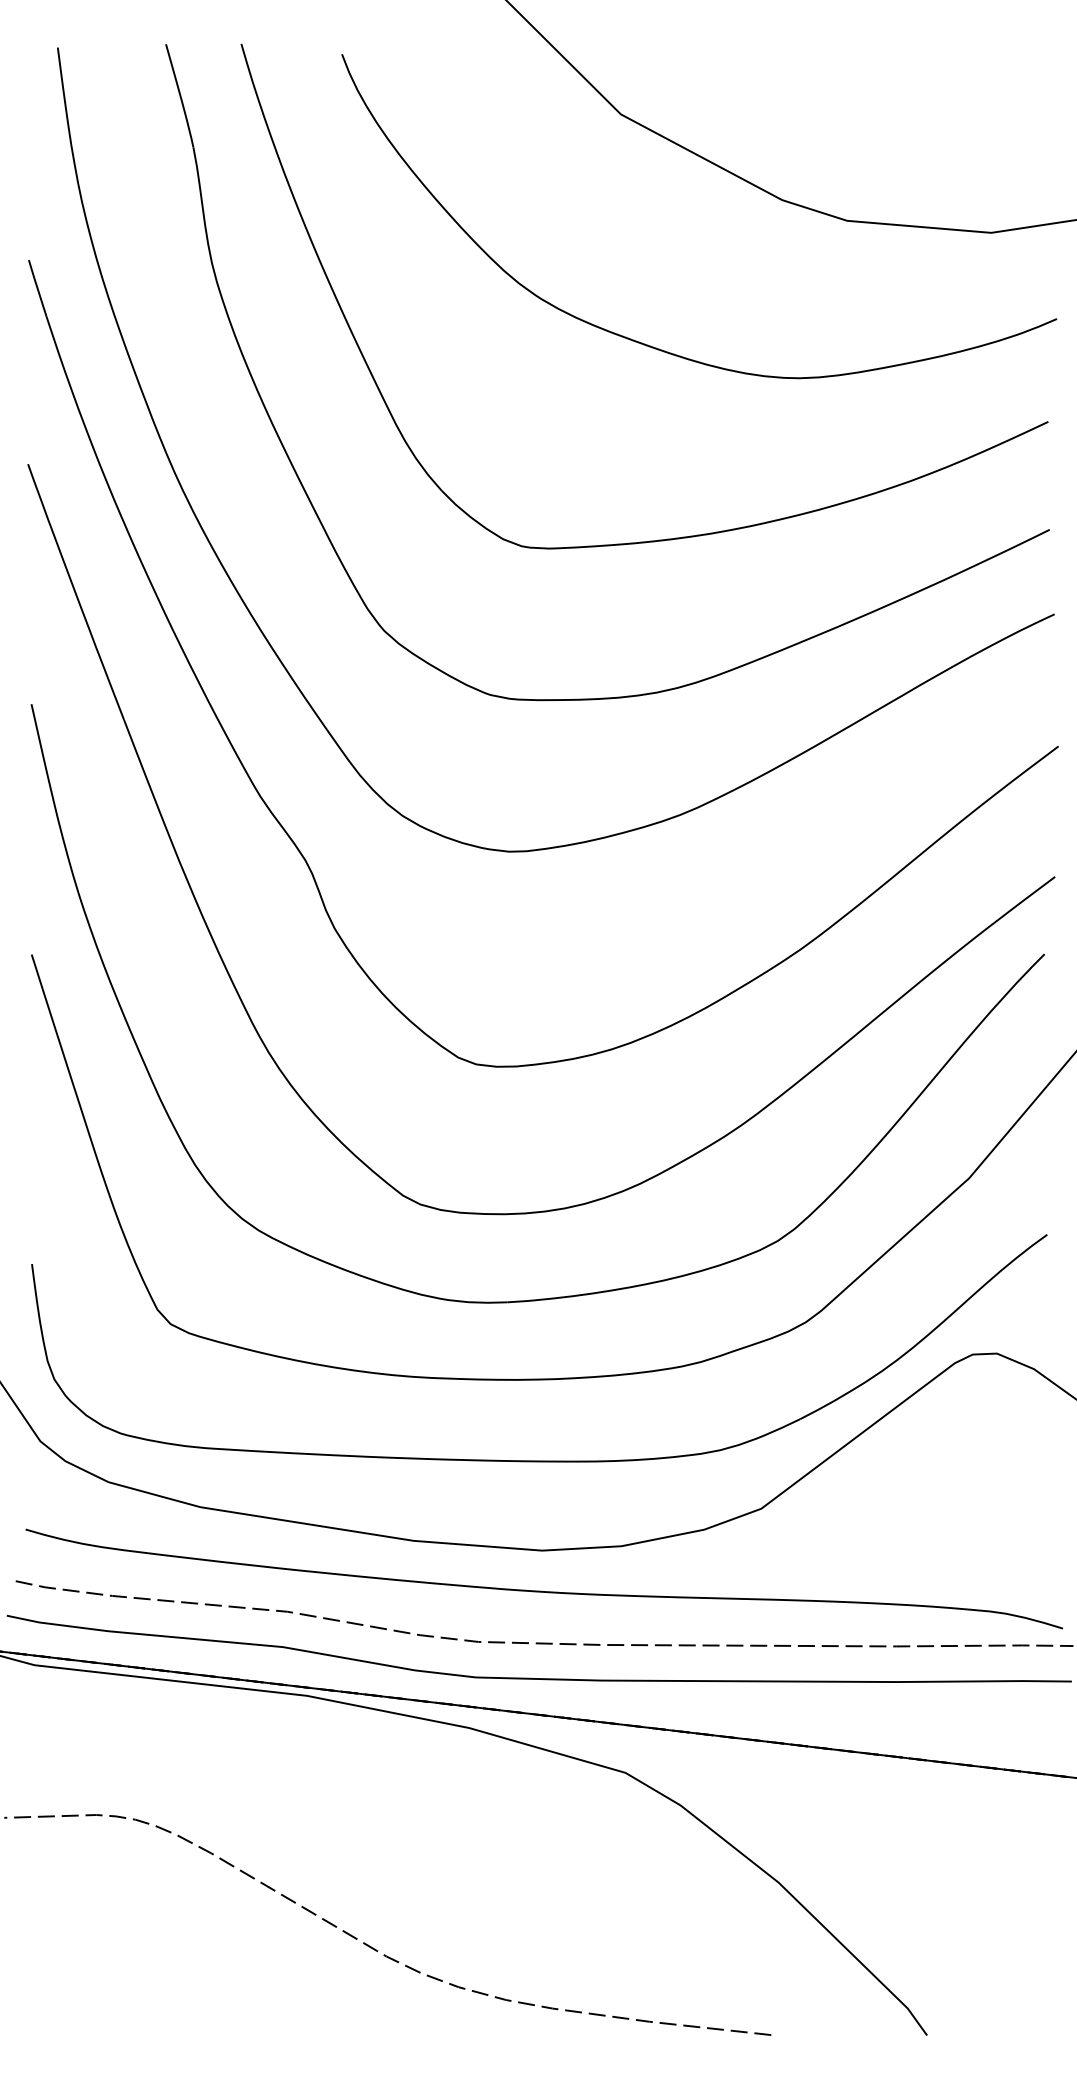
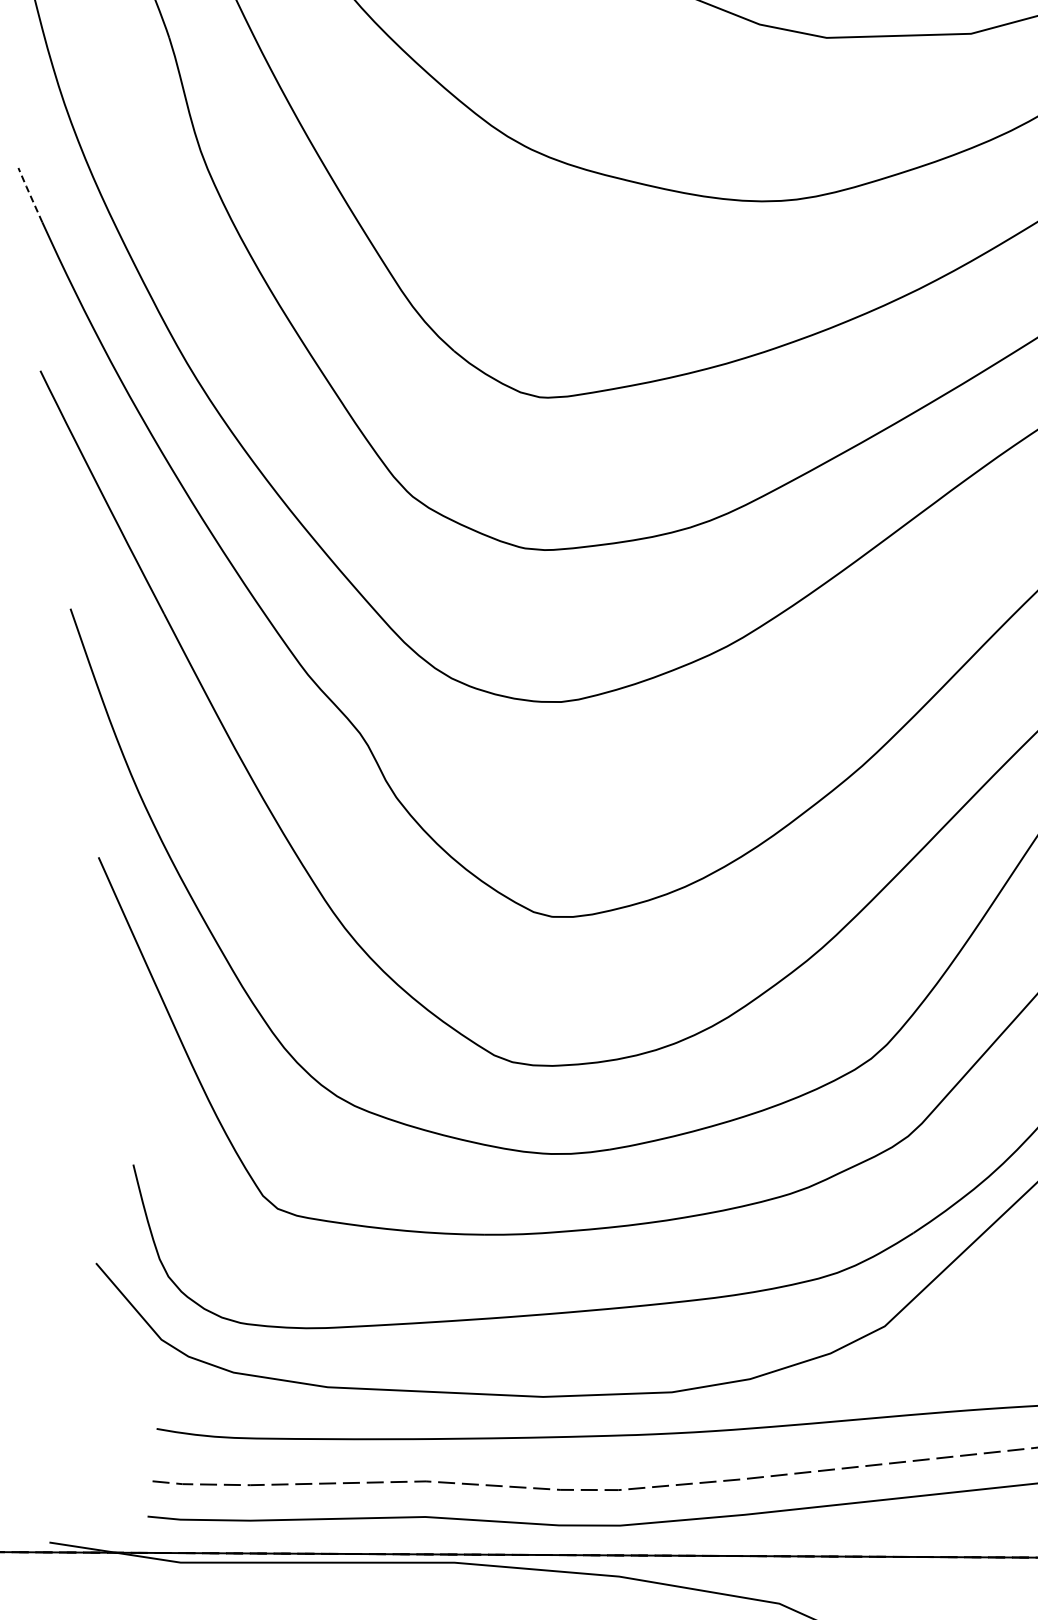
line: (37, 288) -> (30, 195), solid -> dashed

